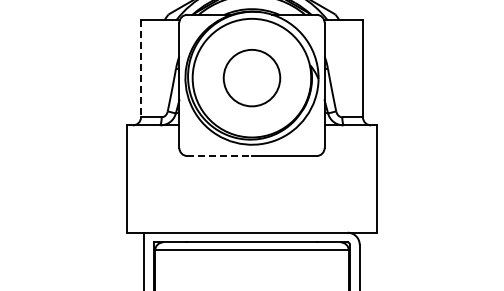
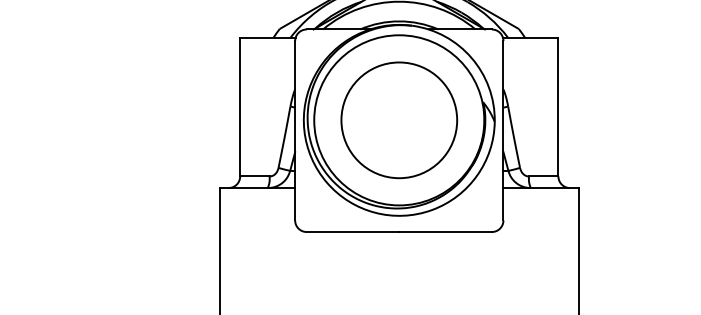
line: (141, 69) -> (240, 107), dashed -> solid
circle: (251, 77) -> (398, 119), size x1.43
line: (220, 156) -> (354, 232), dashed -> solid

